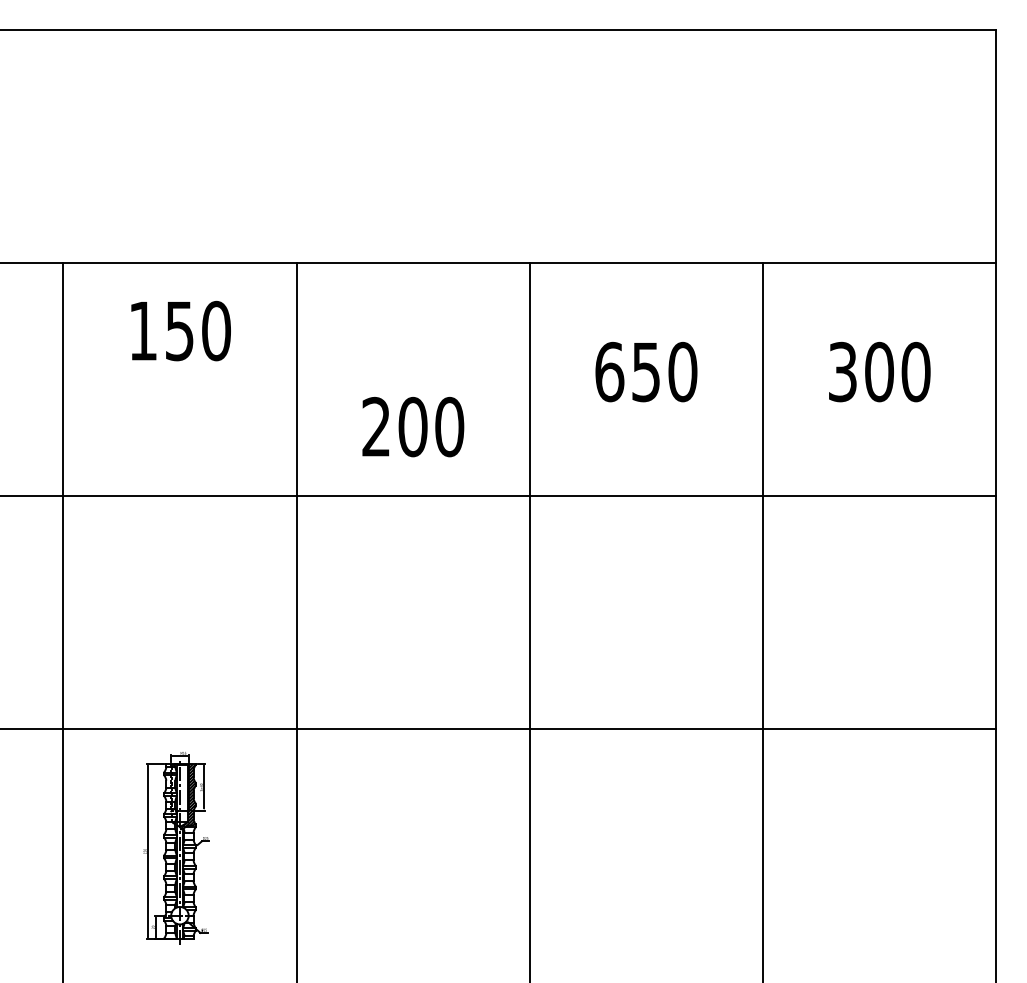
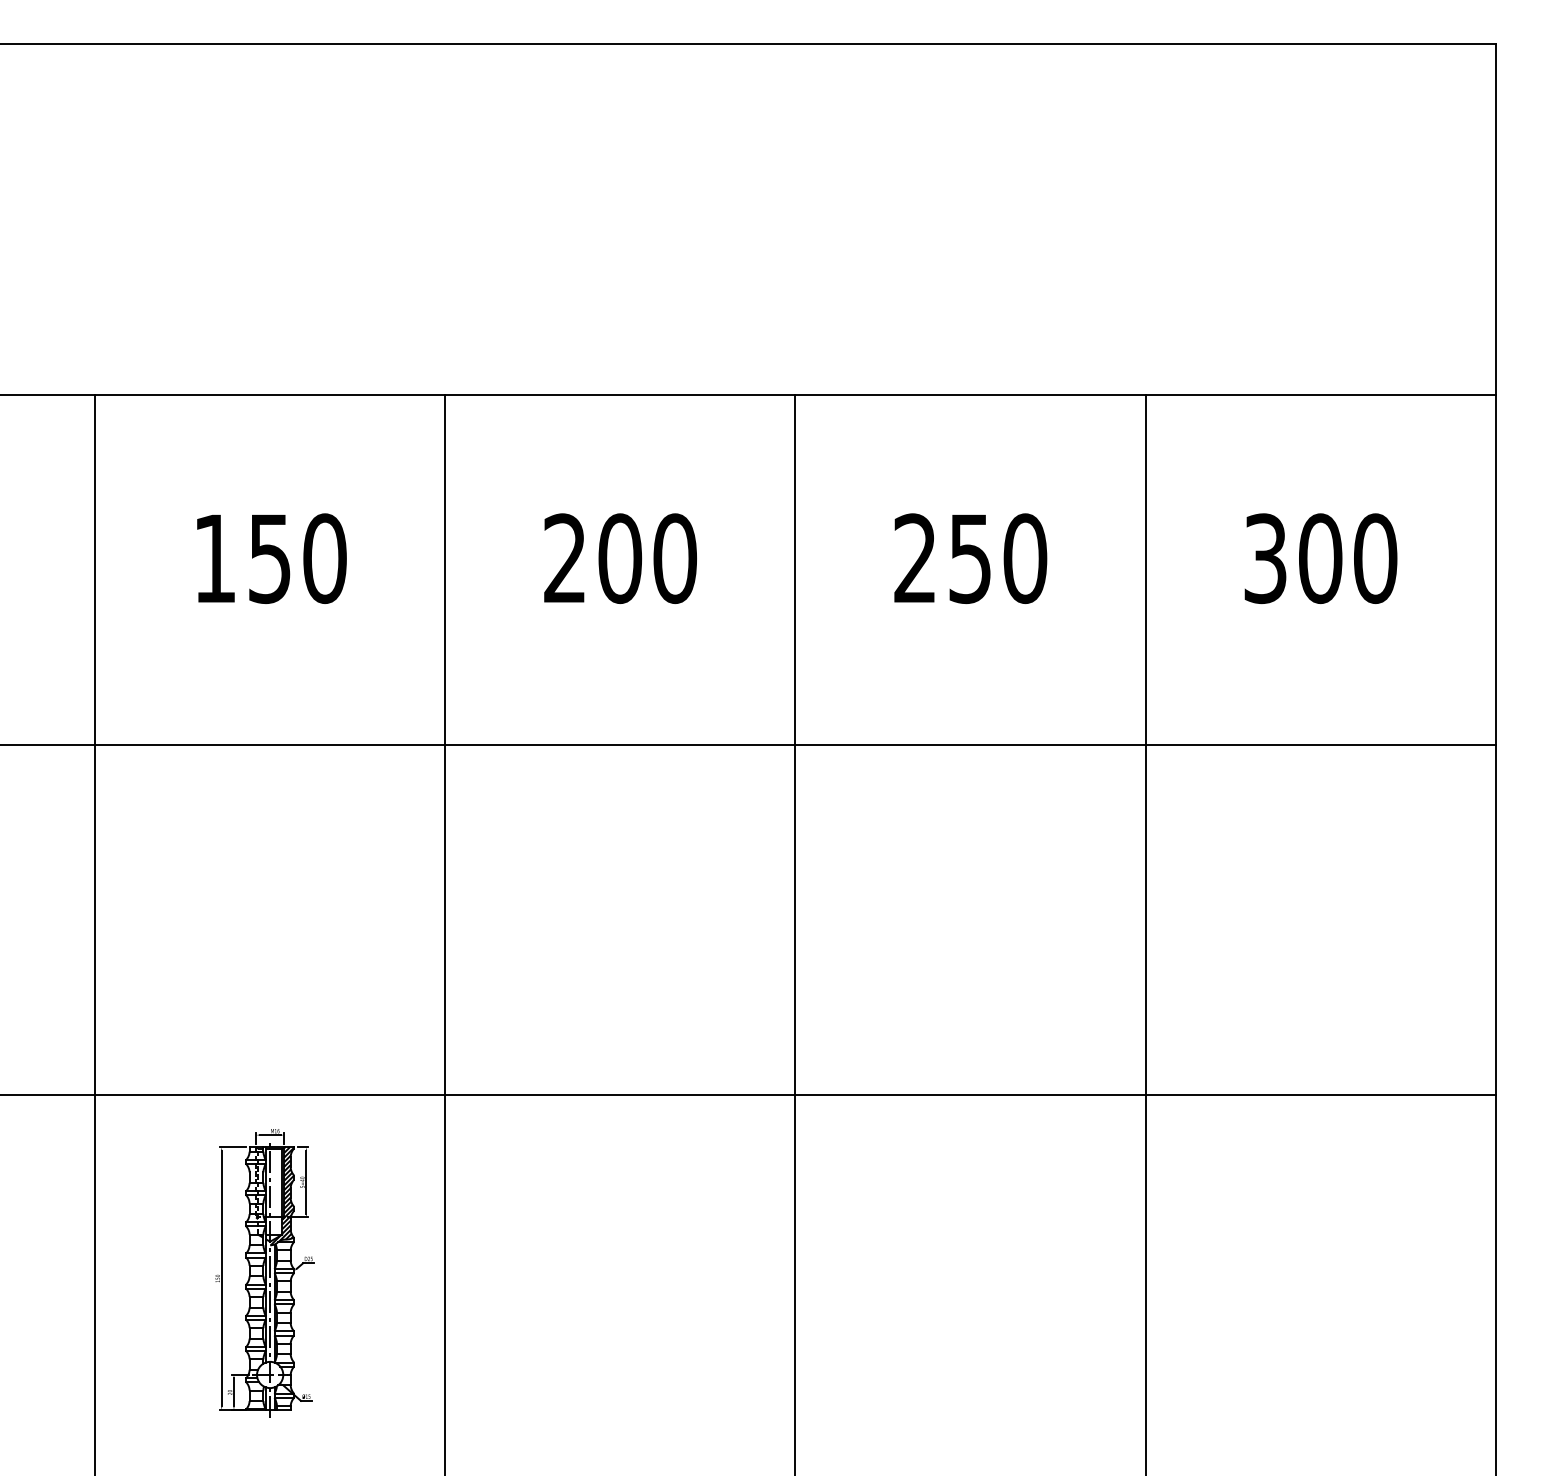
text: (180, 330) -> (270, 557), moved
text: (609, 371) -> (915, 557), 650 -> 250
text: (413, 427) -> (620, 559), moved

